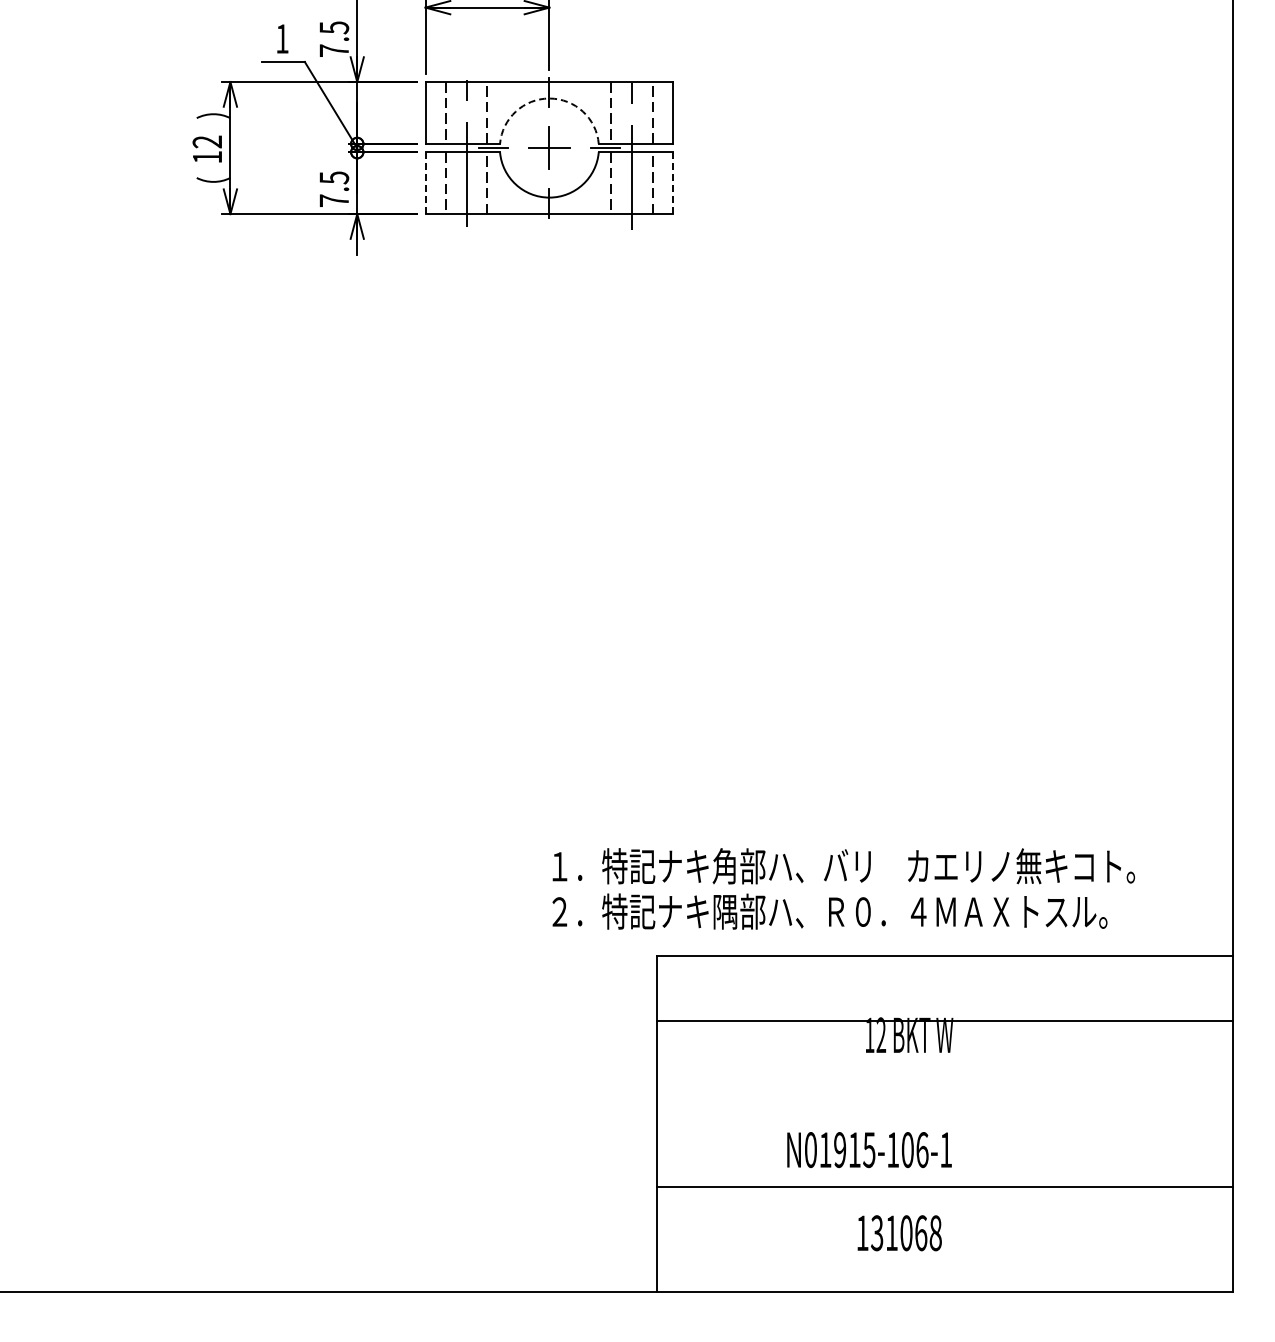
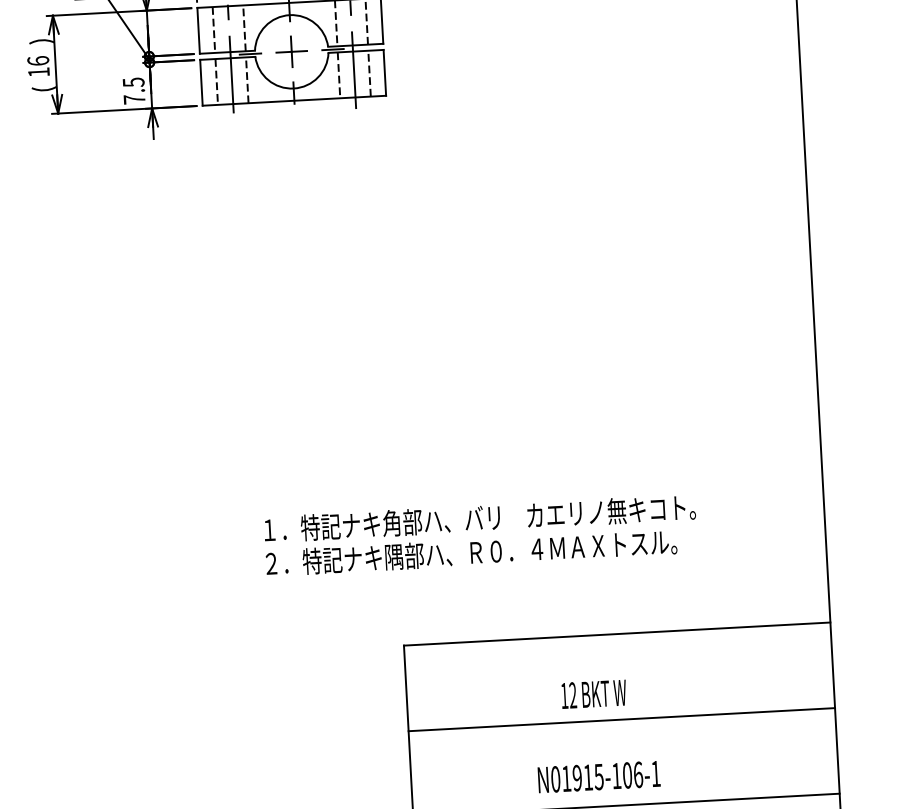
arc: (549, 98) -> (289, 15), dashed -> solid
text: (207, 141) -> (38, 60), 12 -> 16
line: (425, 183) -> (201, 83), dashed -> solid
line: (673, 183) -> (385, 73), dashed -> solid
text: (843, 888) -> (480, 535), moved
line: (945, 1021) -> (622, 719), moved
text: (869, 1150) -> (599, 777), moved

